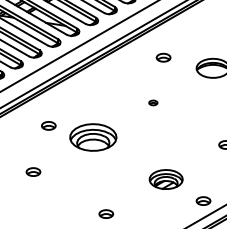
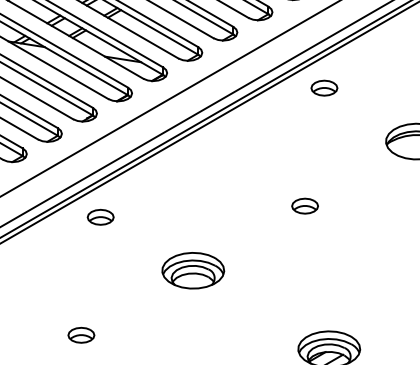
part: (163, 57) -> (324, 87), moved
part: (153, 102) -> (305, 205), size x1.67
part: (48, 125) -> (100, 216), moved
part: (93, 137) -> (193, 270), size x0.71

